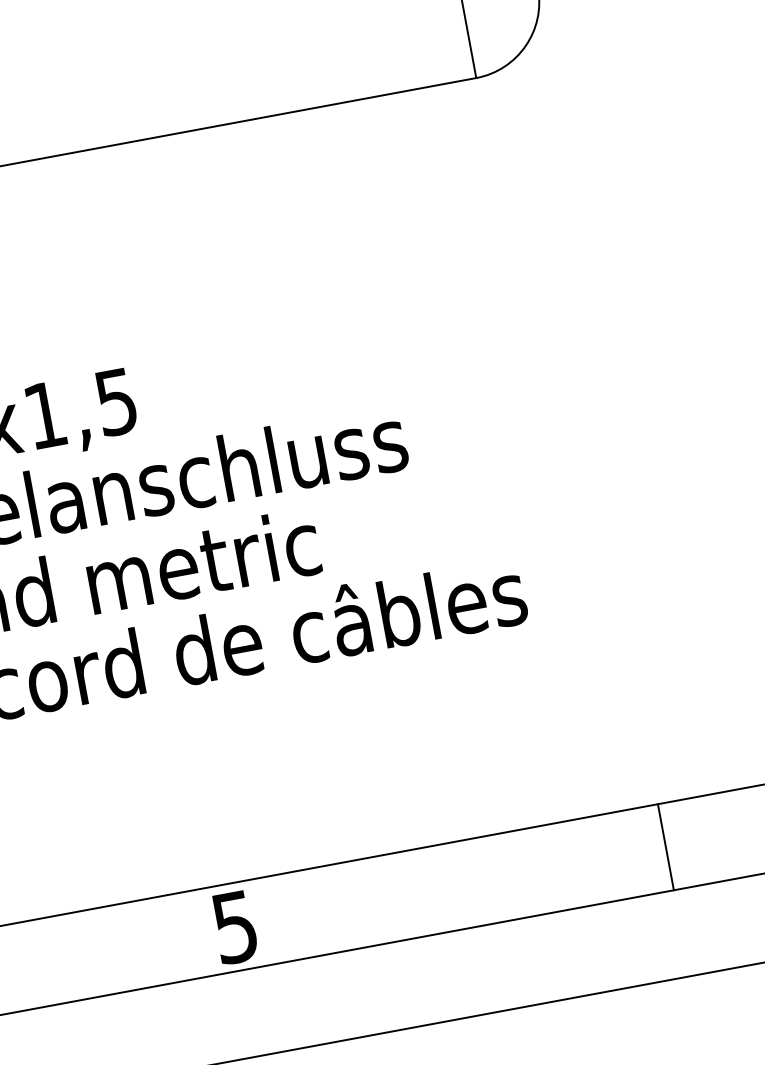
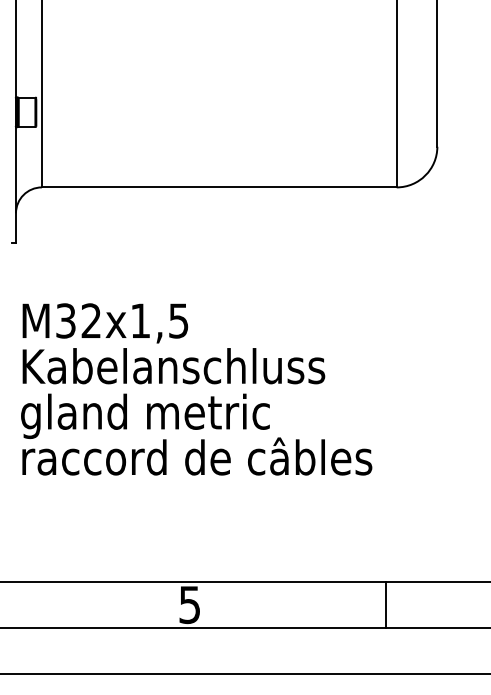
line: (666, 846) -> (386, 604), moved

